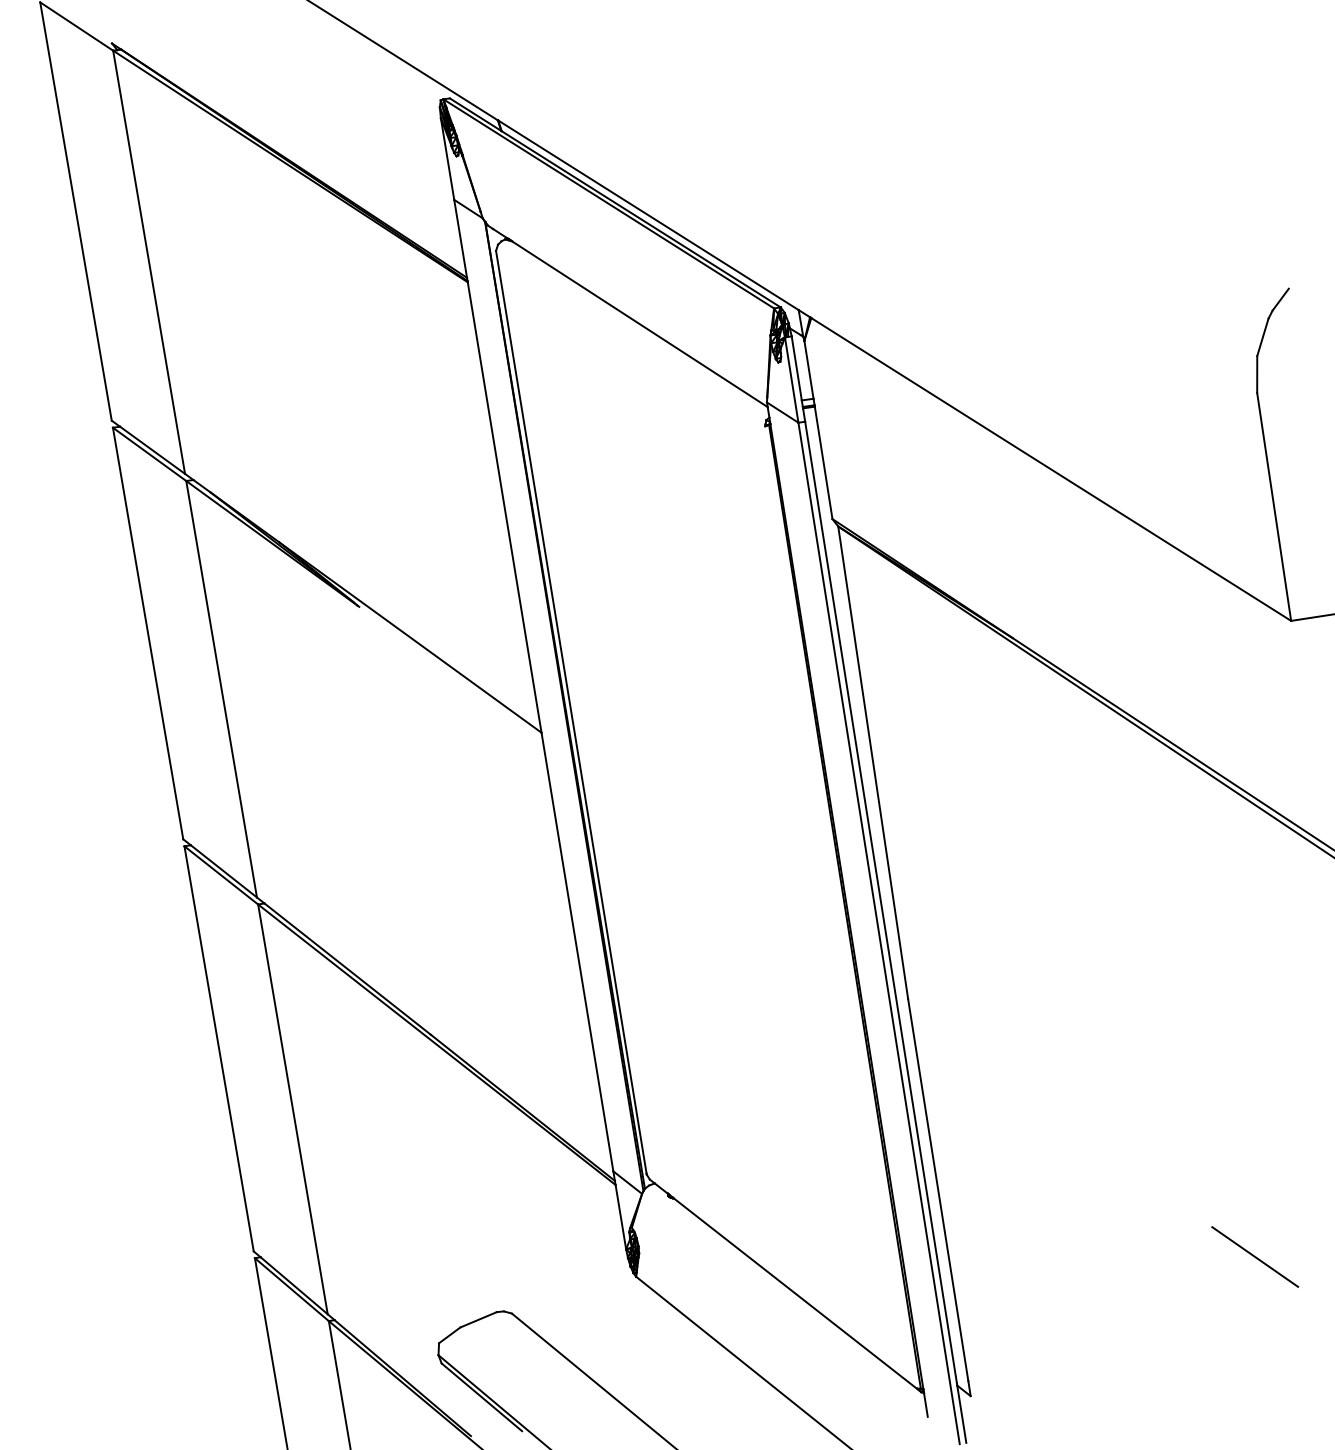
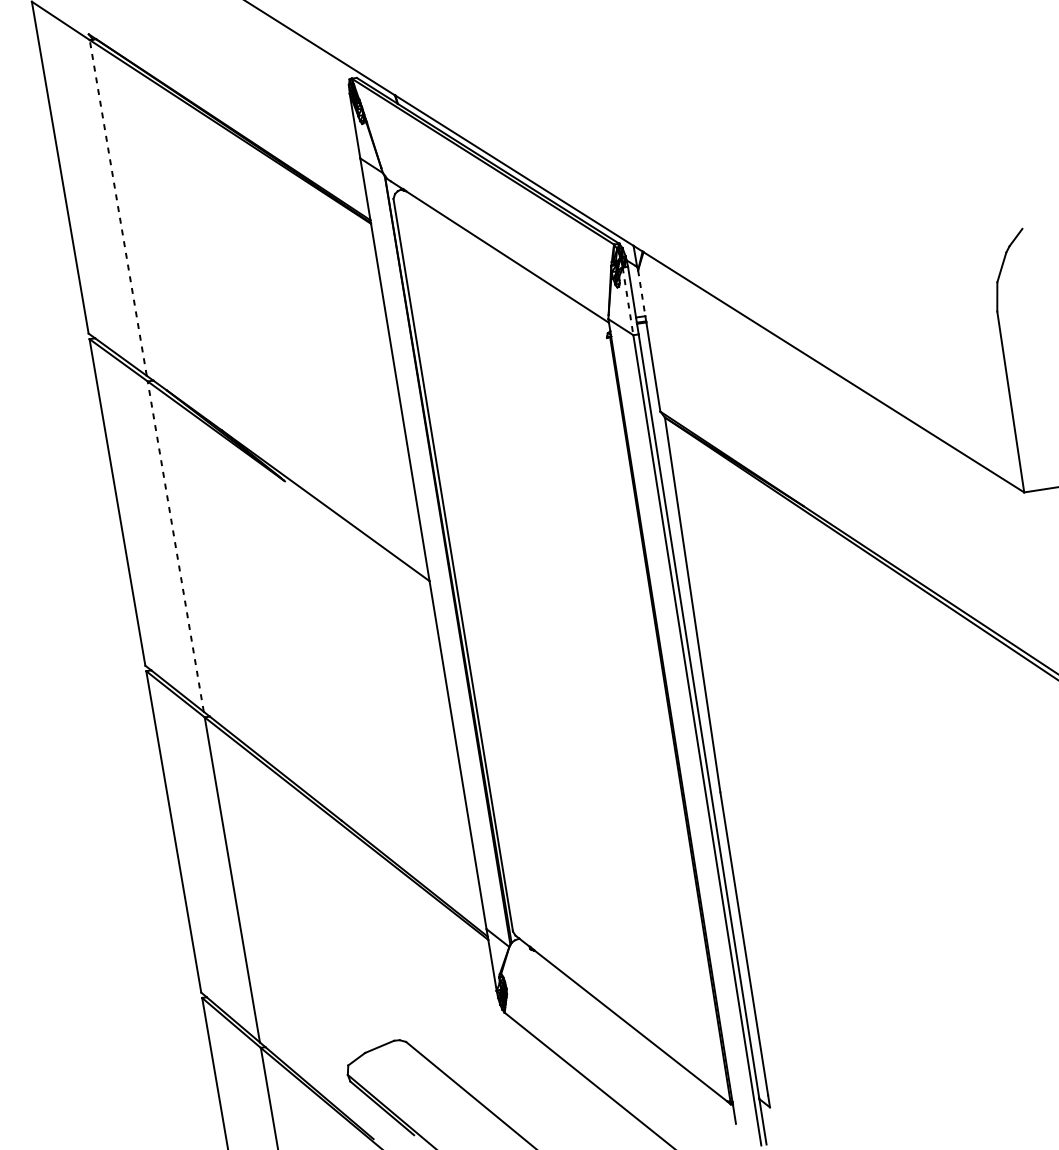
line: (149, 262) -> (118, 208), solid -> dashed
line: (809, 370) -> (642, 293), solid -> dashed
line: (791, 380) -> (627, 301), solid -> dashed
line: (221, 688) -> (175, 546), solid -> dashed
line: (1255, 1256) -> (995, 996), removed

